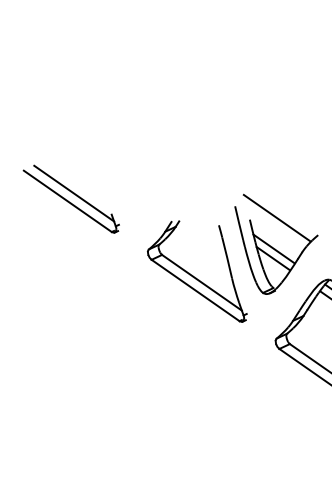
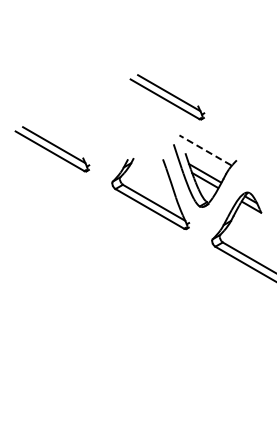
part: (232, 142) -> (167, 97), added
line: (277, 218) -> (205, 150), solid -> dashed

